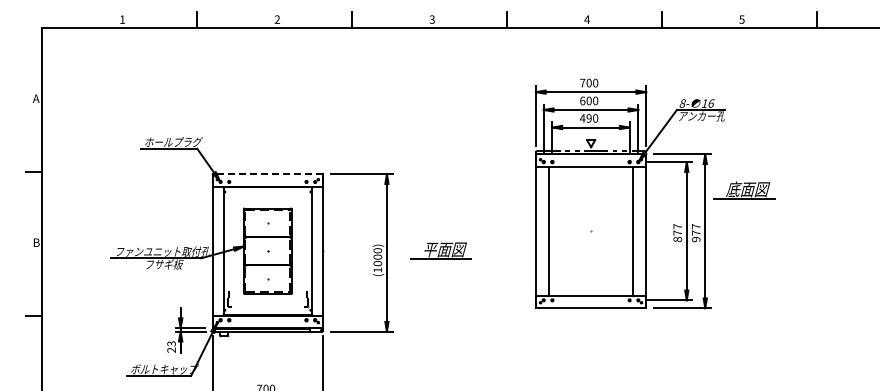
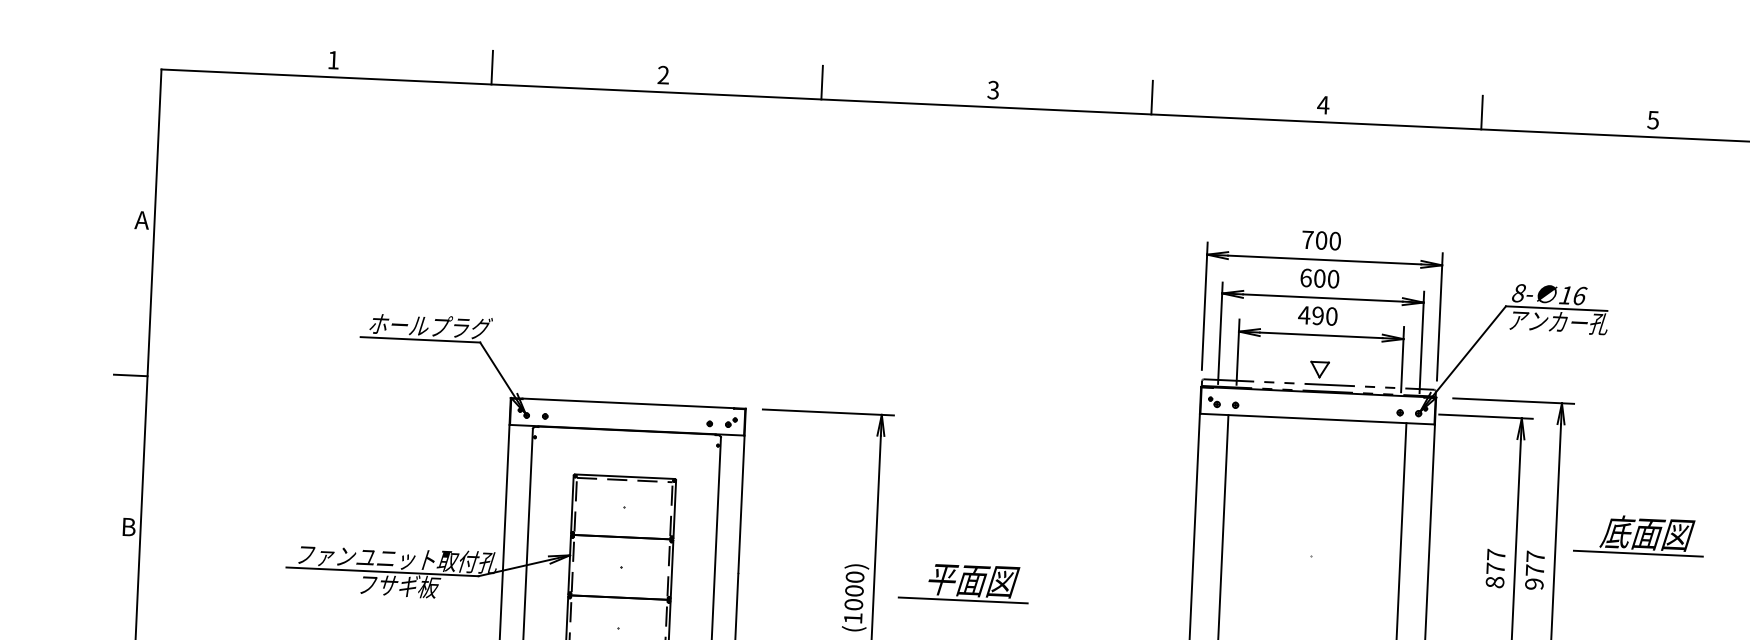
line: (267, 174) -> (627, 404), dashed -> solid
part: (744, 190) -> (1639, 535), moved
part: (440, 250) -> (963, 581), moved

